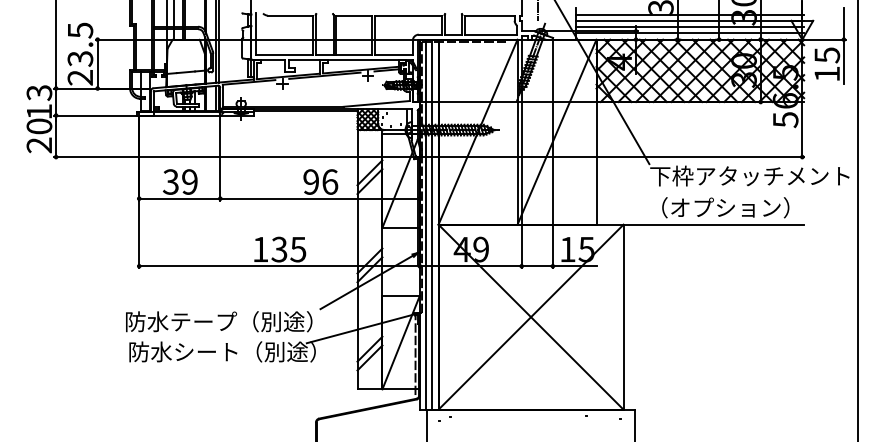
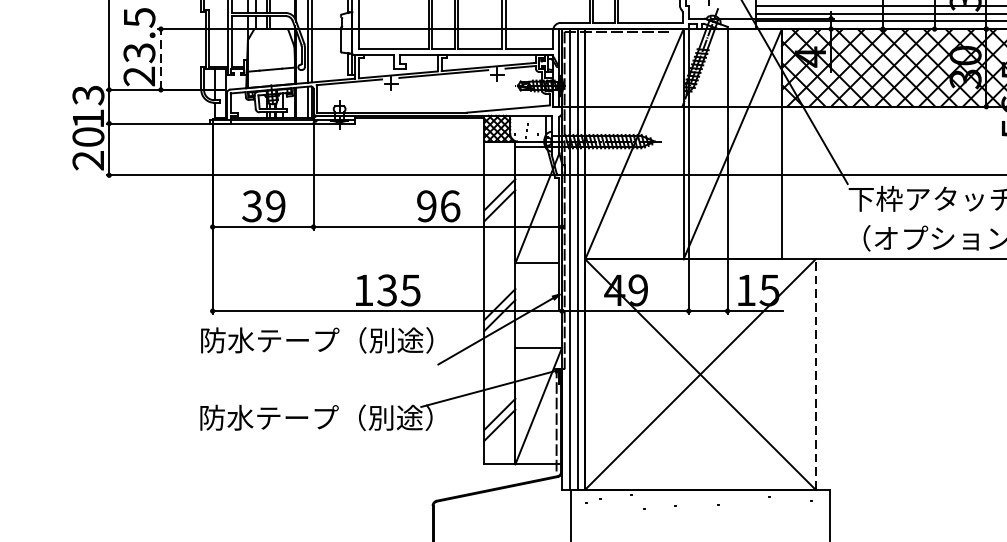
line: (97, 63) -> (160, 58), solid -> dashed
line: (623, 316) -> (815, 373), solid -> dashed
text: (219, 321) -> (317, 340), moved
text: (207, 351) -> (297, 417), 防水シート（別途） -> 防水テープ（別途）

